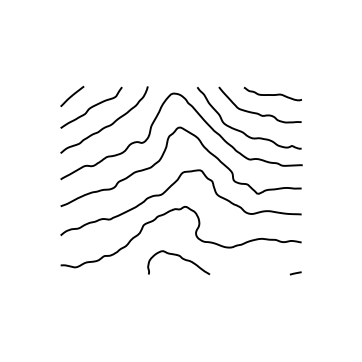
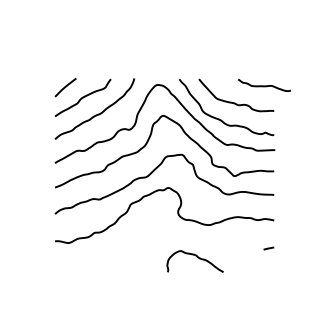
curve: (272, 94) -> (264, 85), moved
curve: (181, 258) -> (197, 257), moved

